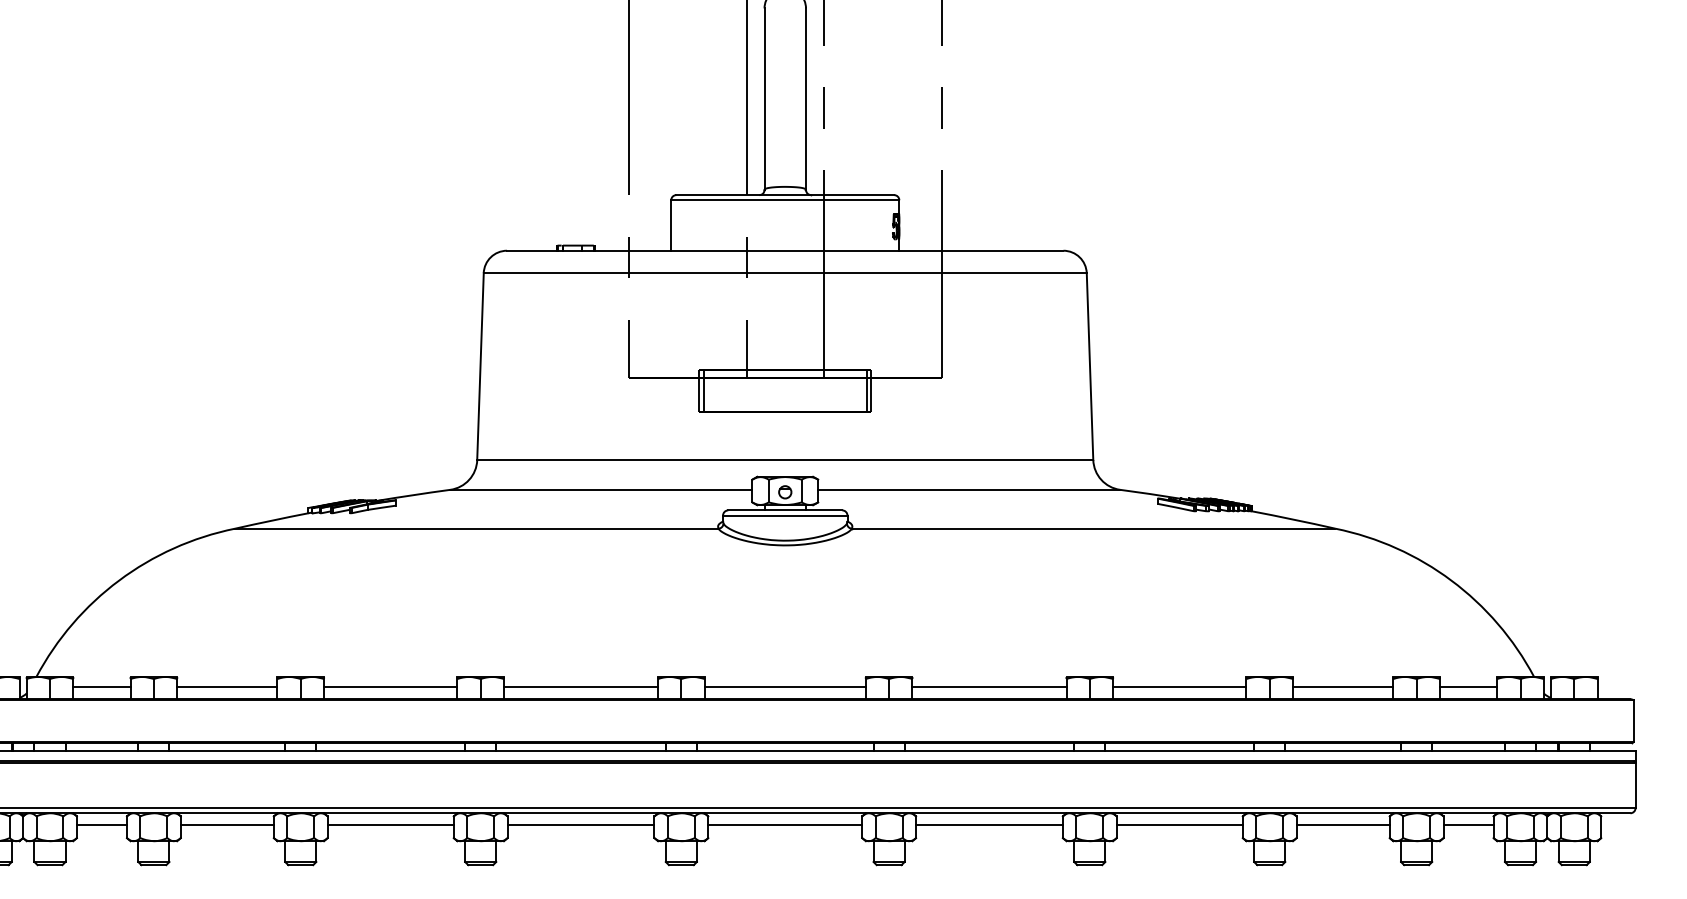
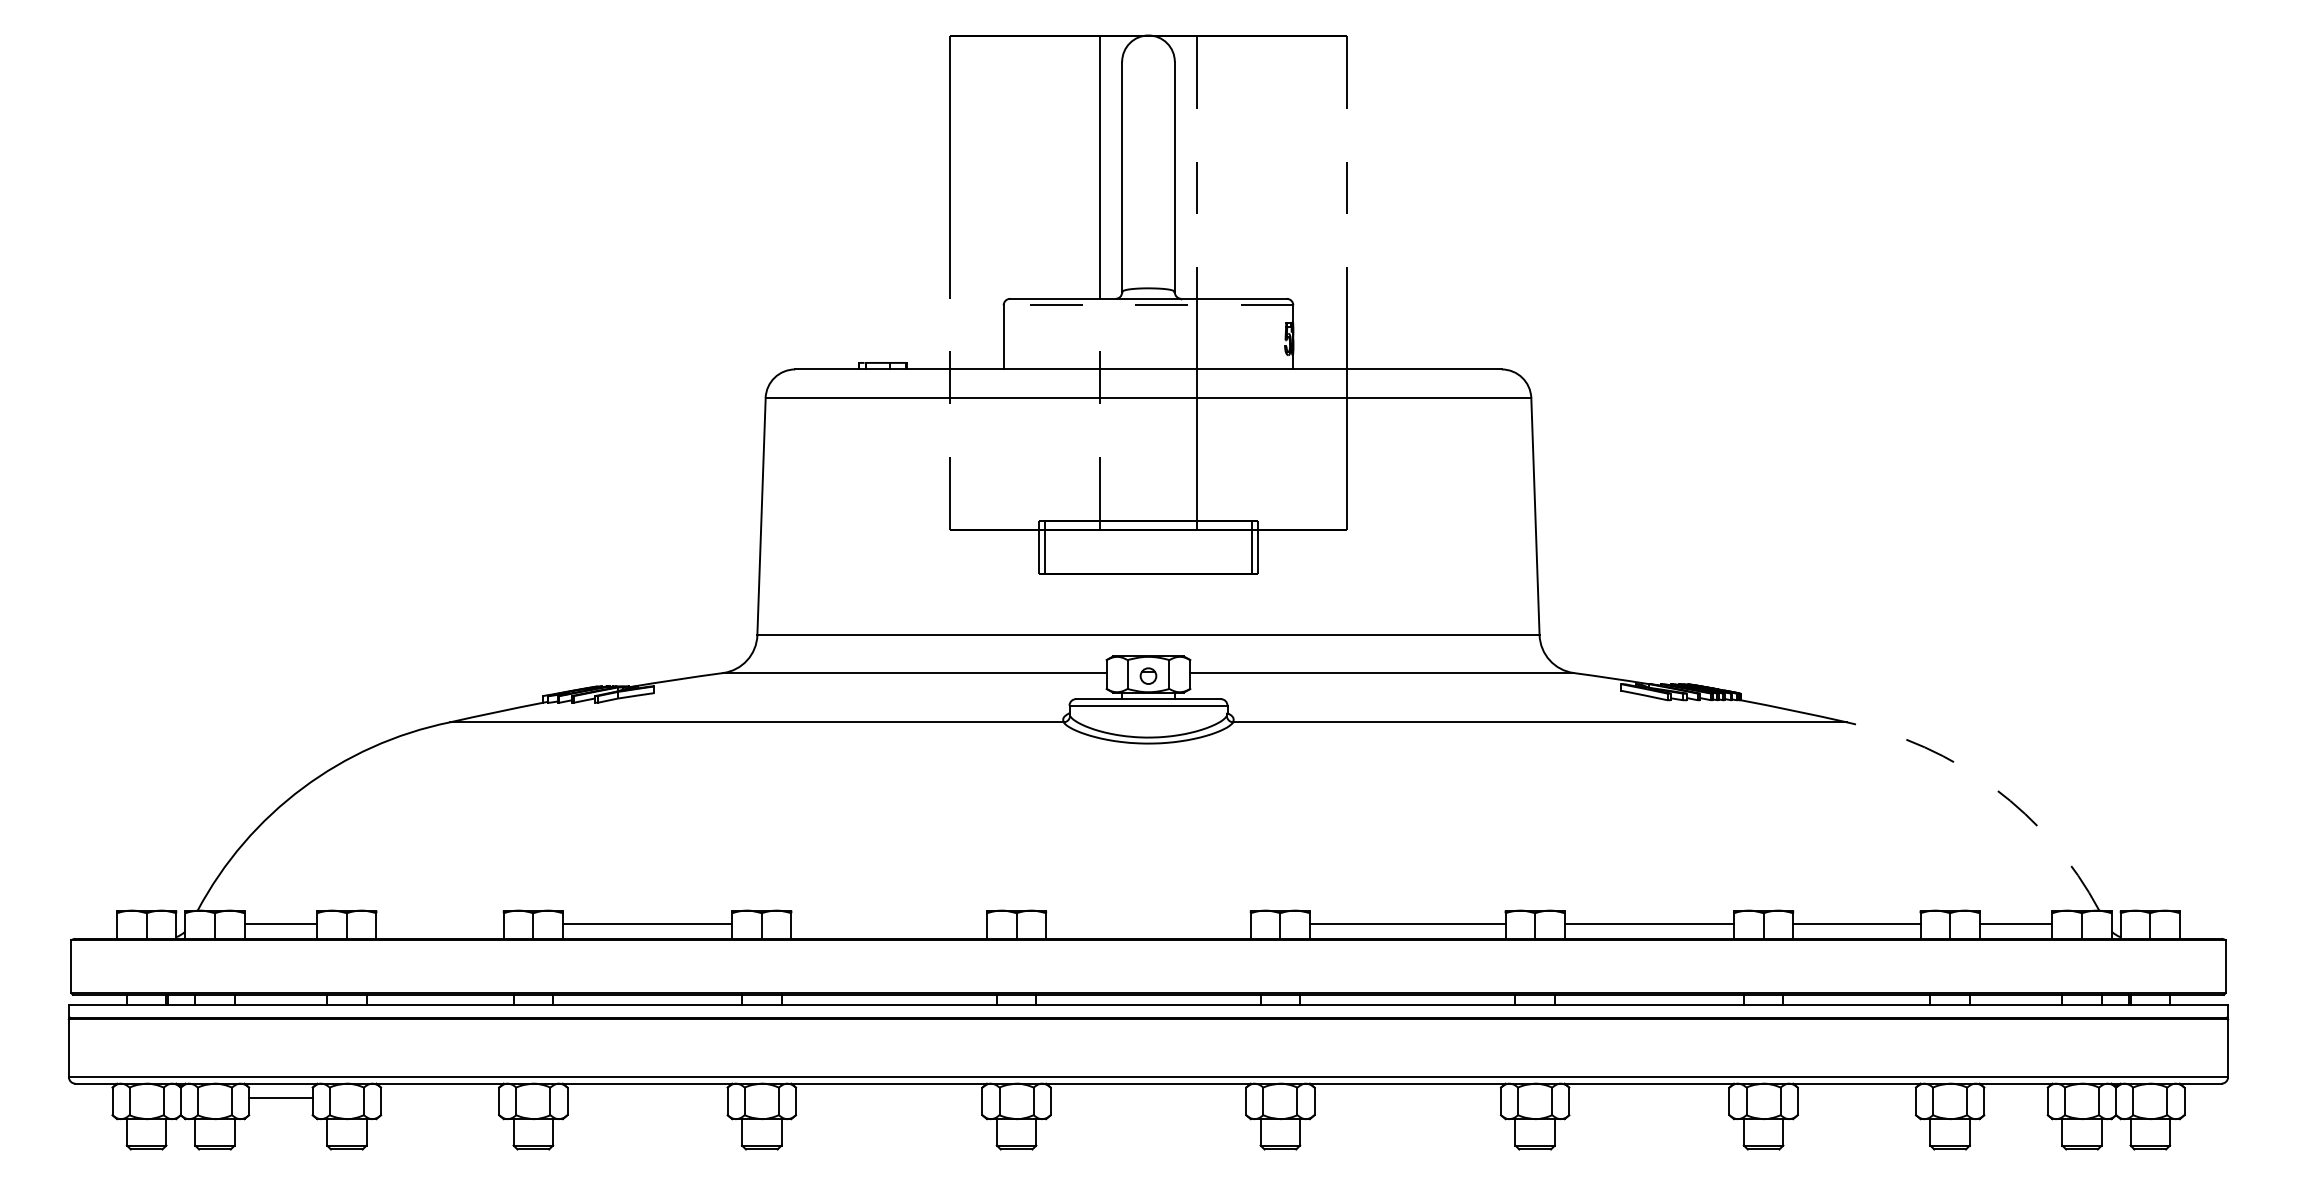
line: (785, 200) -> (1148, 305), solid -> dashed
arc: (1451, 580) -> (1994, 788), solid -> dashed
line: (226, 687) -> (439, 923), removed
line: (580, 687) -> (888, 923), removed
line: (785, 687) -> (1148, 923), removed
line: (227, 824) -> (440, 1098), removed
line: (390, 824) -> (647, 1098), removed
line: (580, 824) -> (888, 1098), removed
line: (785, 824) -> (1148, 1098), removed
line: (989, 824) -> (1407, 1098), removed
line: (1179, 824) -> (1649, 1098), removed
line: (1342, 824) -> (1856, 1098), removed
line: (1468, 824) -> (2015, 1098), removed

